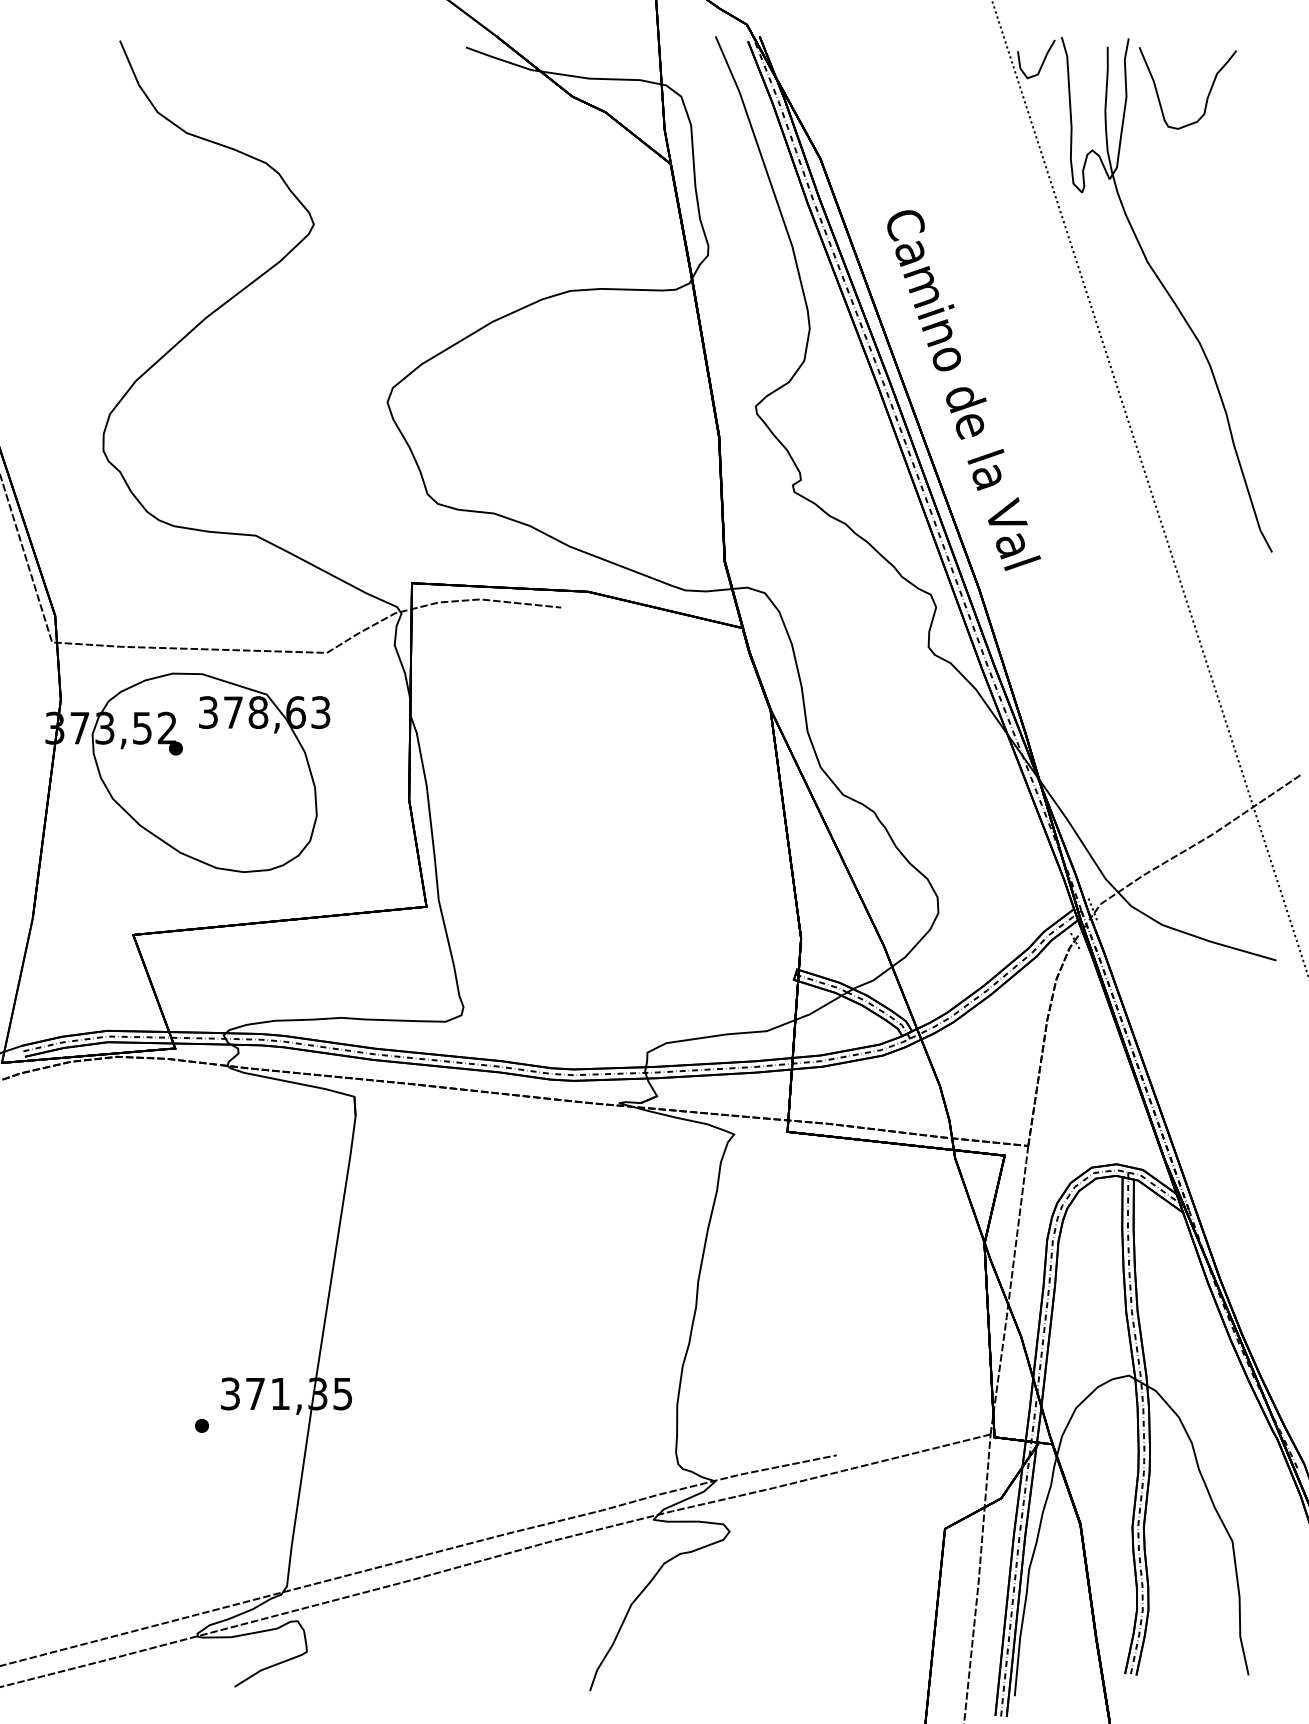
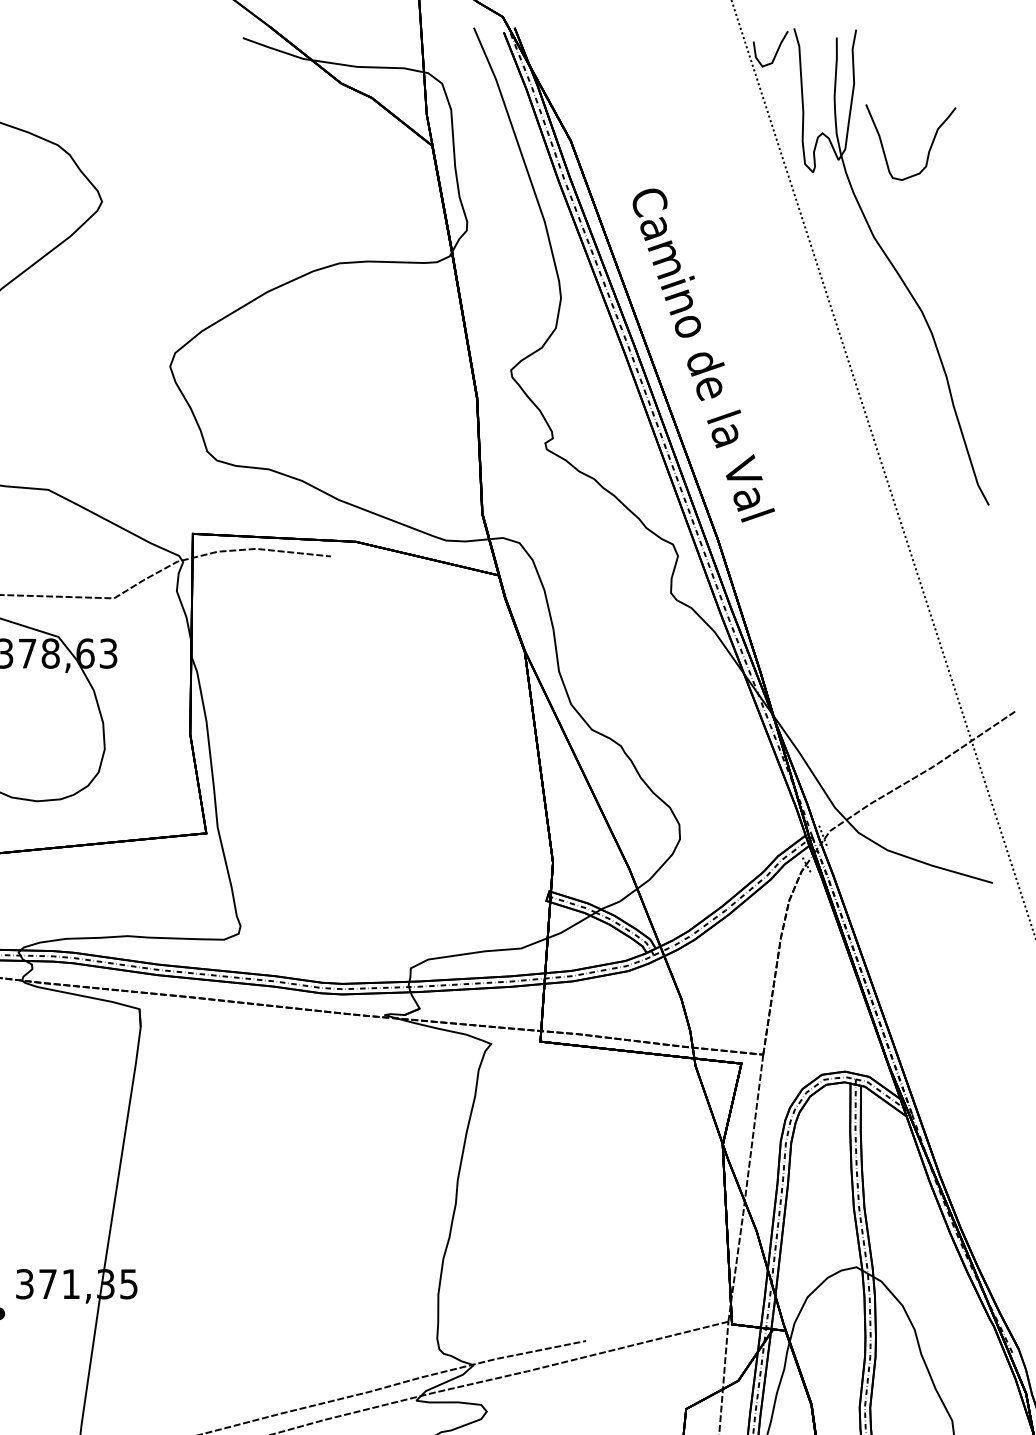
curve: (1207, 95) -> (929, 149), moved

